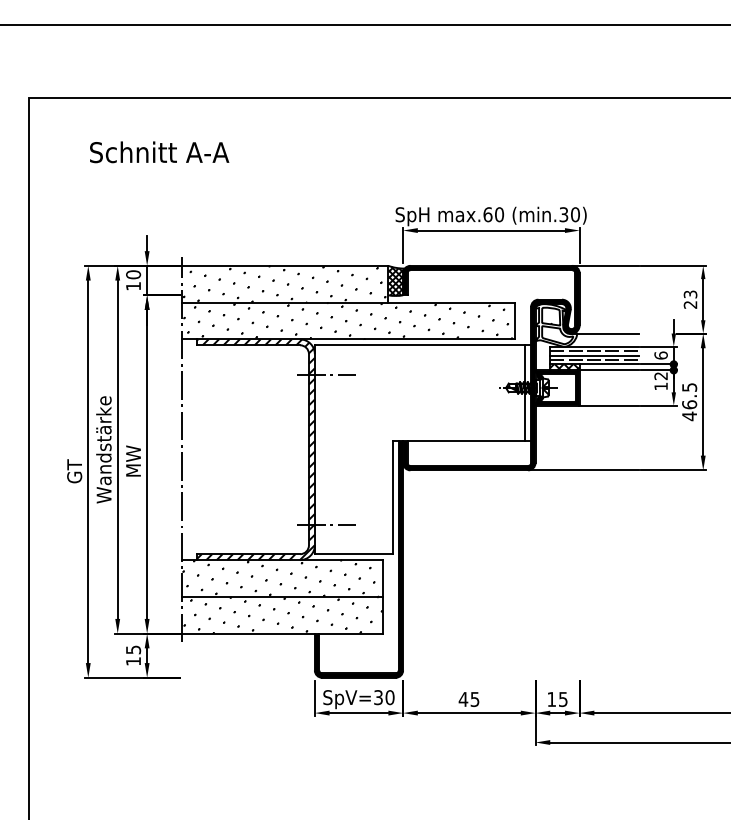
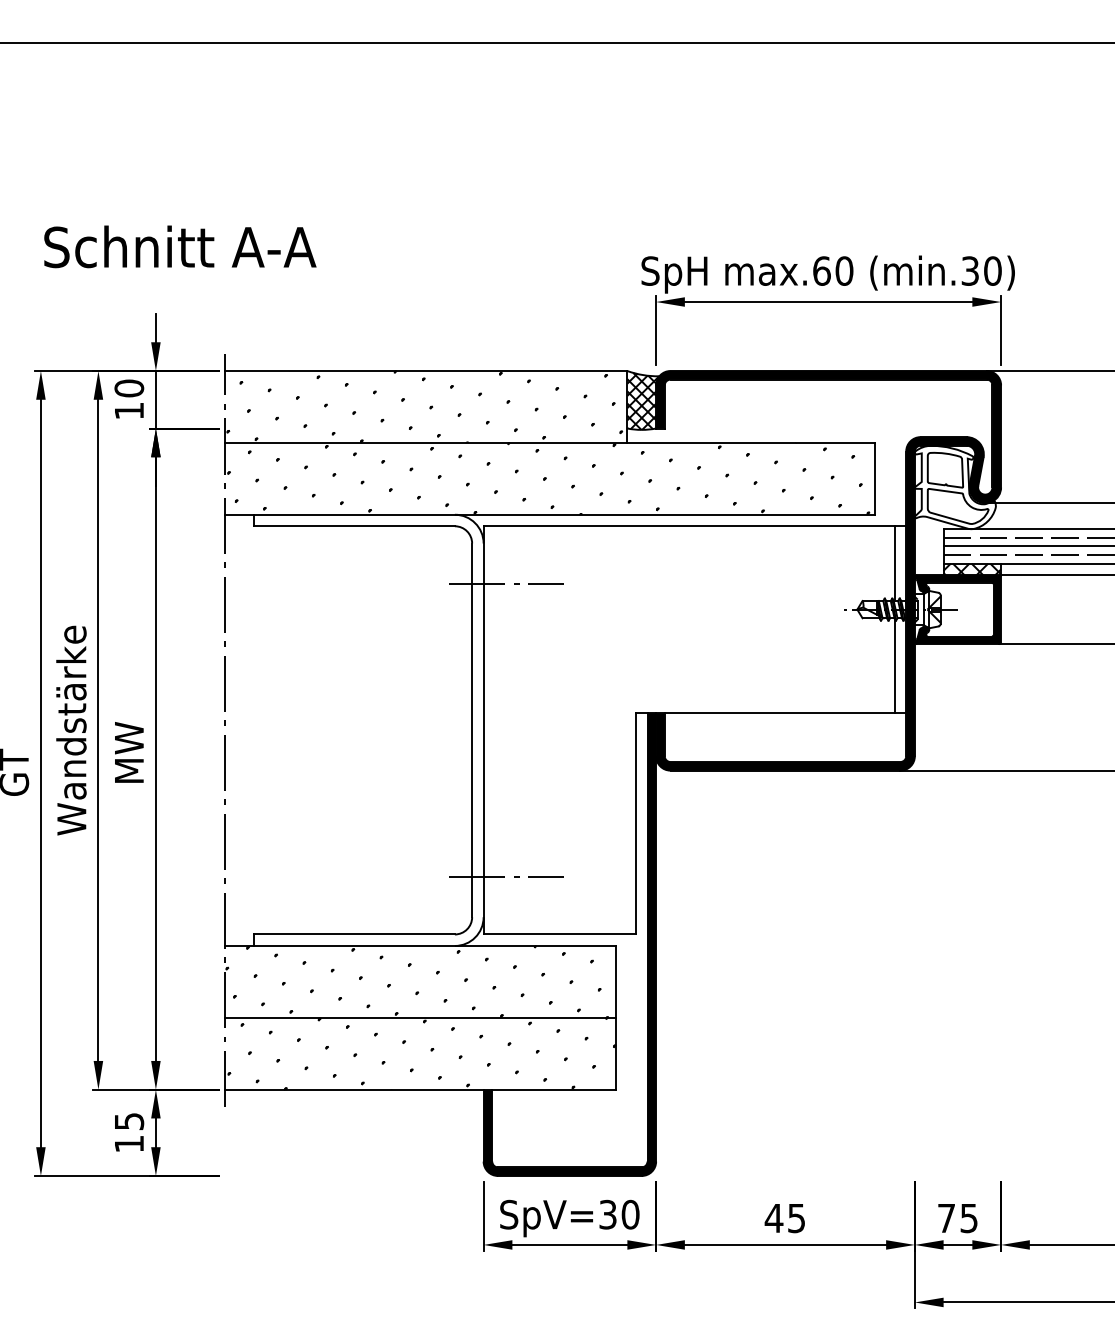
text: (159, 152) -> (180, 247), moved
hatch: (255, 449) -> (367, 729), removed
text: (551, 699) -> (946, 1218), 15 -> 75

